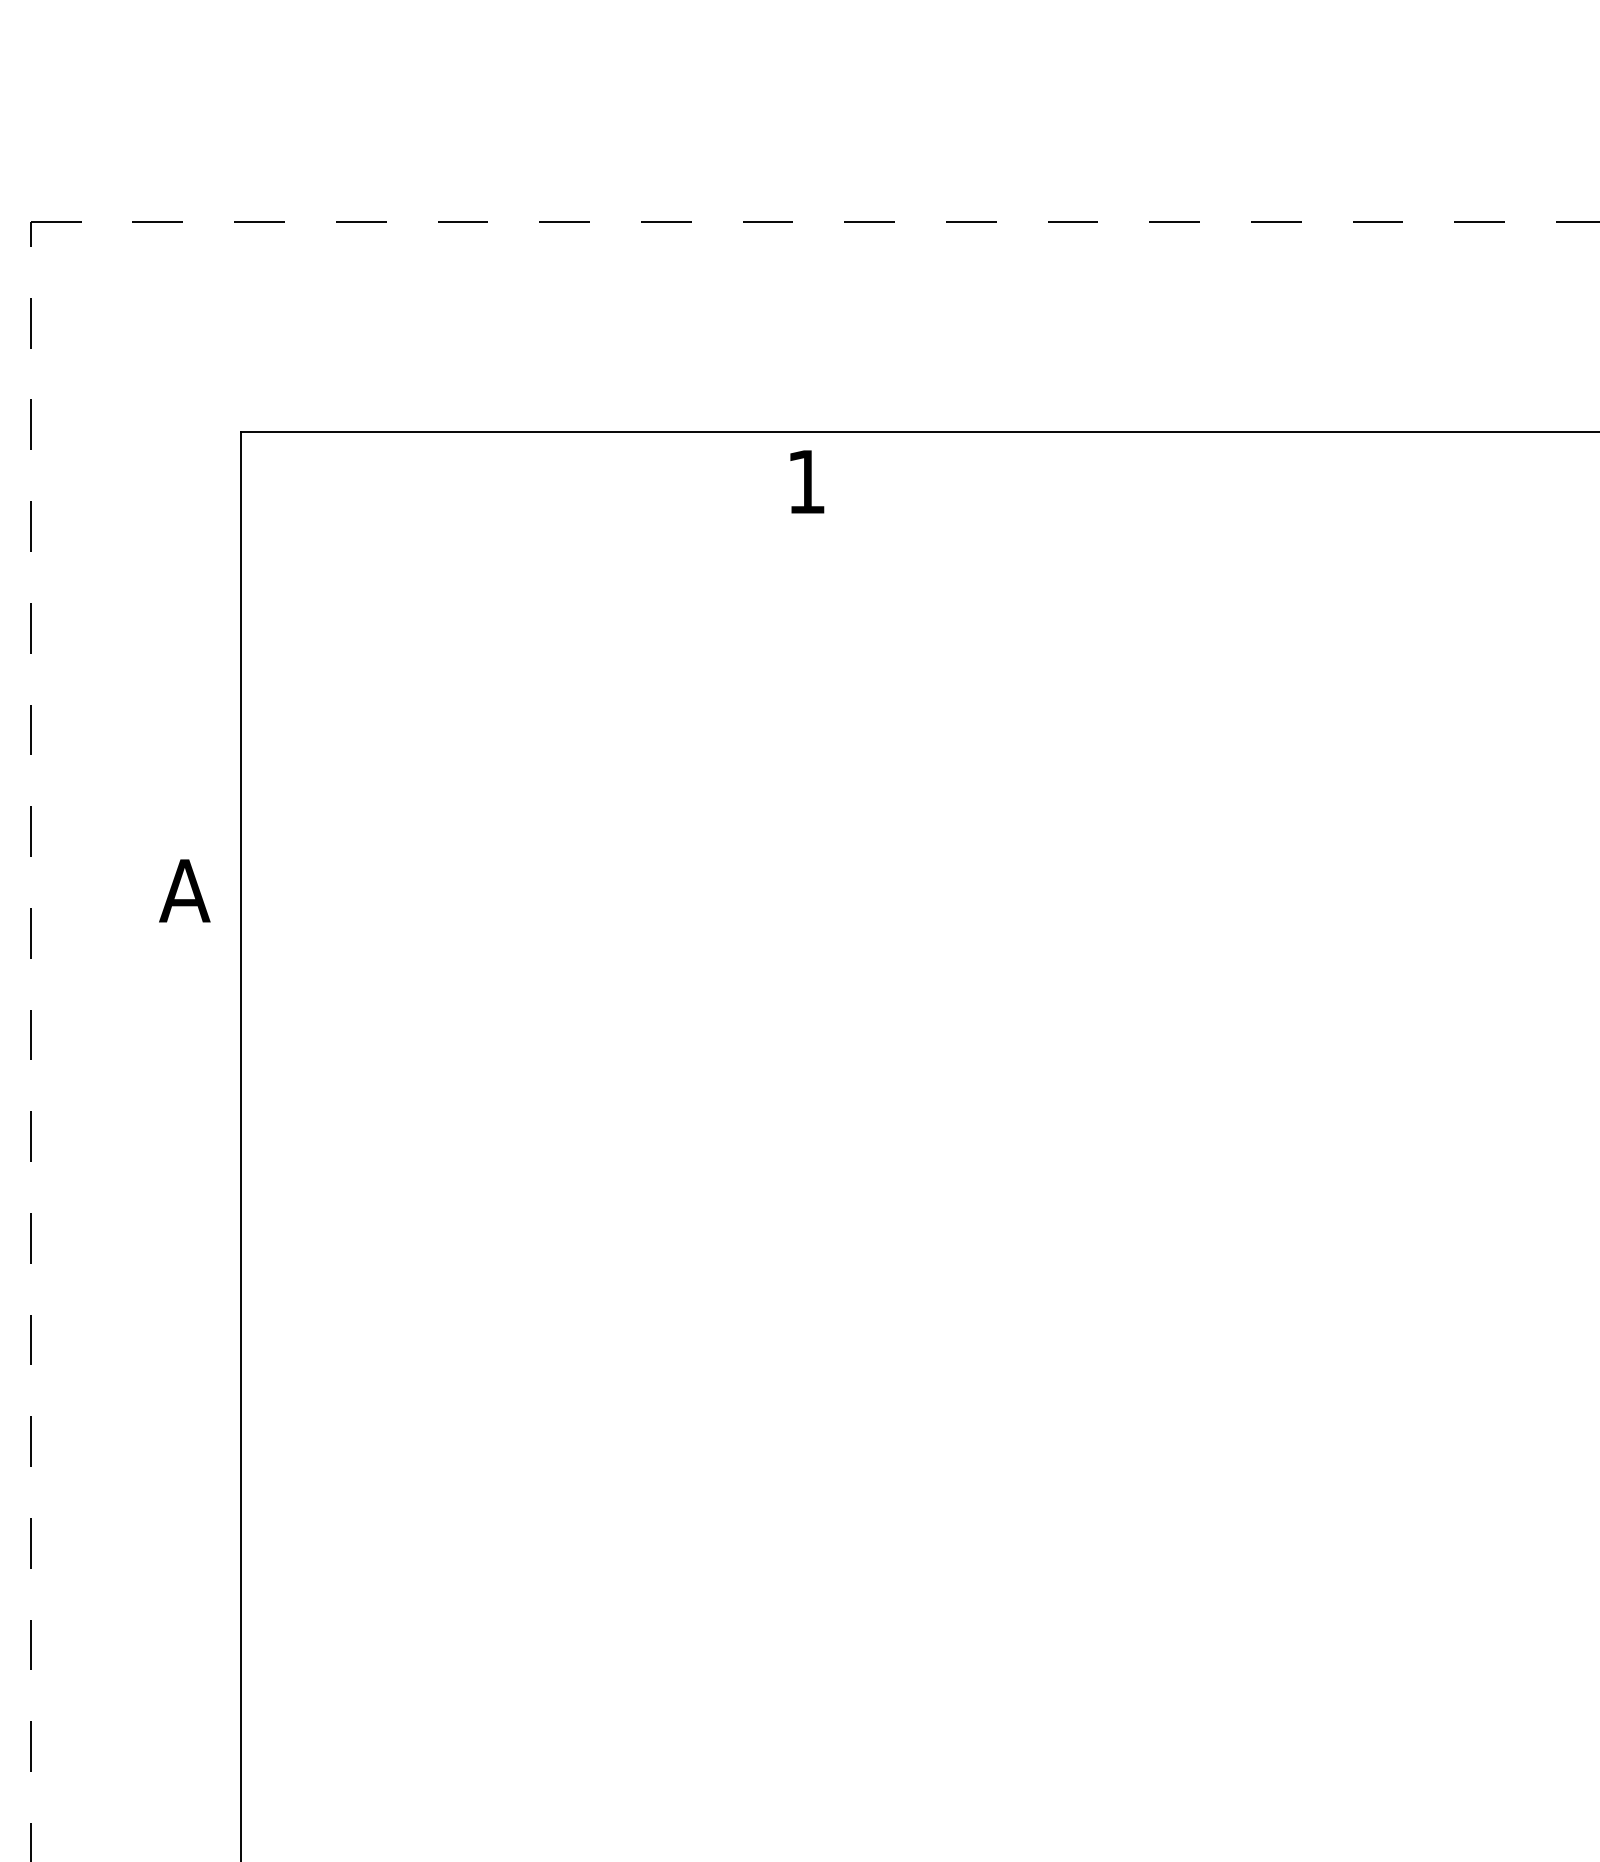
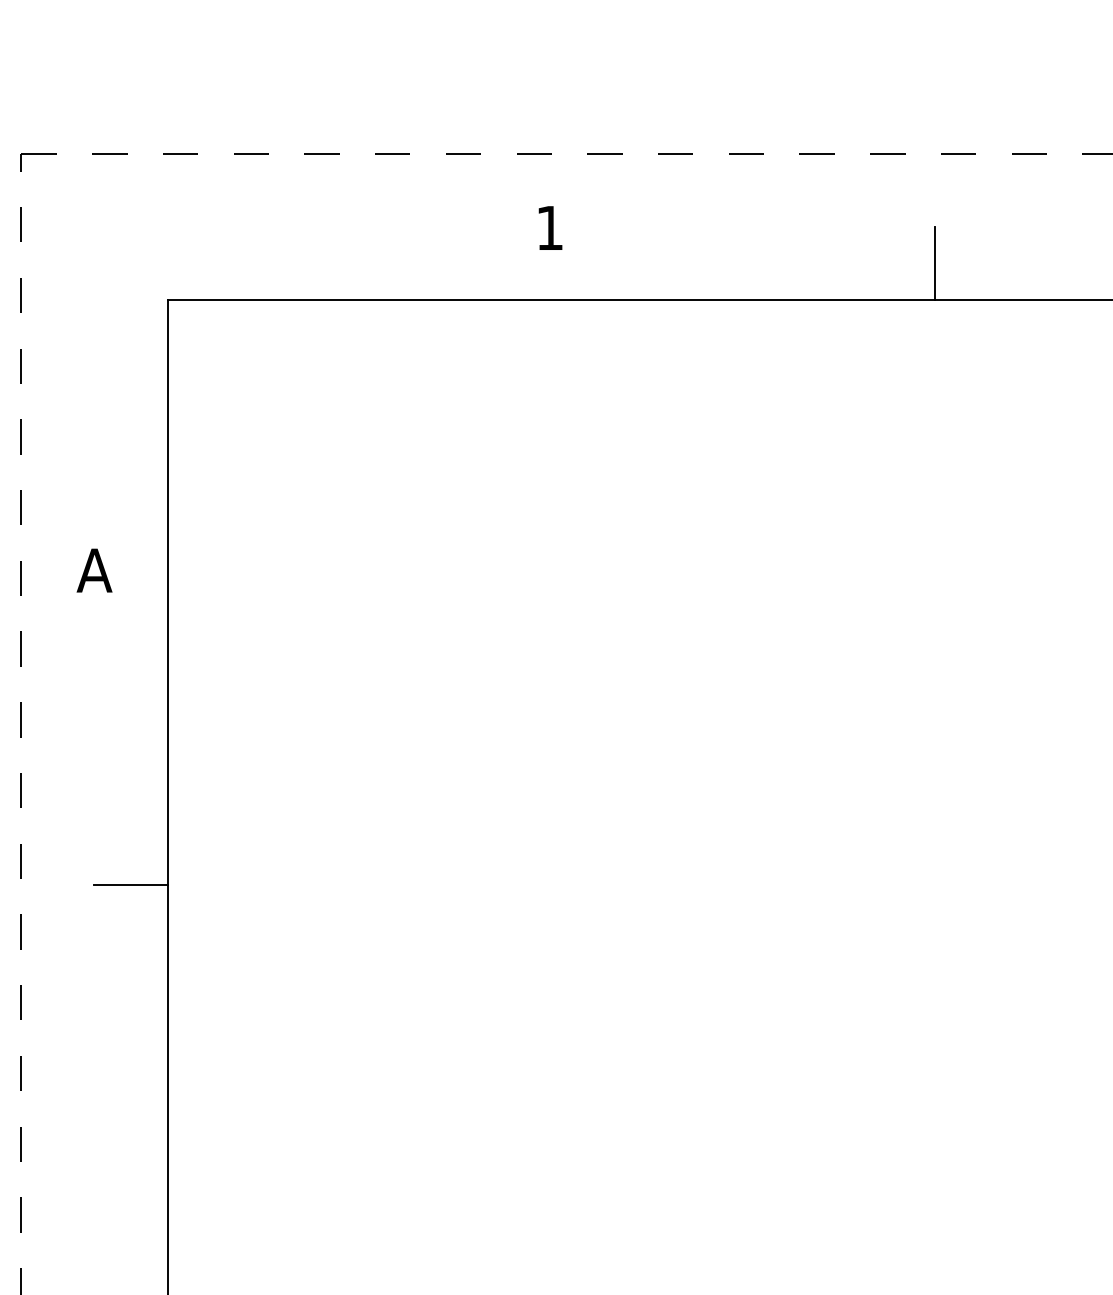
line: (1343, 378) -> (934, 263), added
text: (807, 481) -> (550, 227), moved
text: (184, 890) -> (94, 570), moved
line: (187, 1271) -> (130, 884), added

